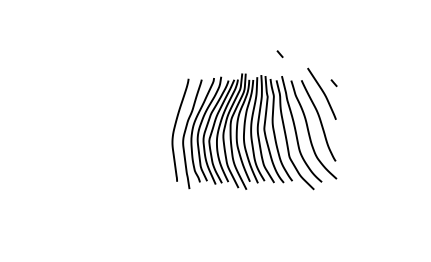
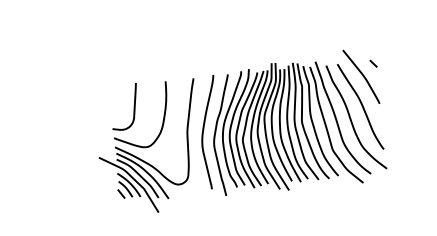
line: (279, 54) -> (310, 38), removed
part: (124, 138) -> (149, 147), added

